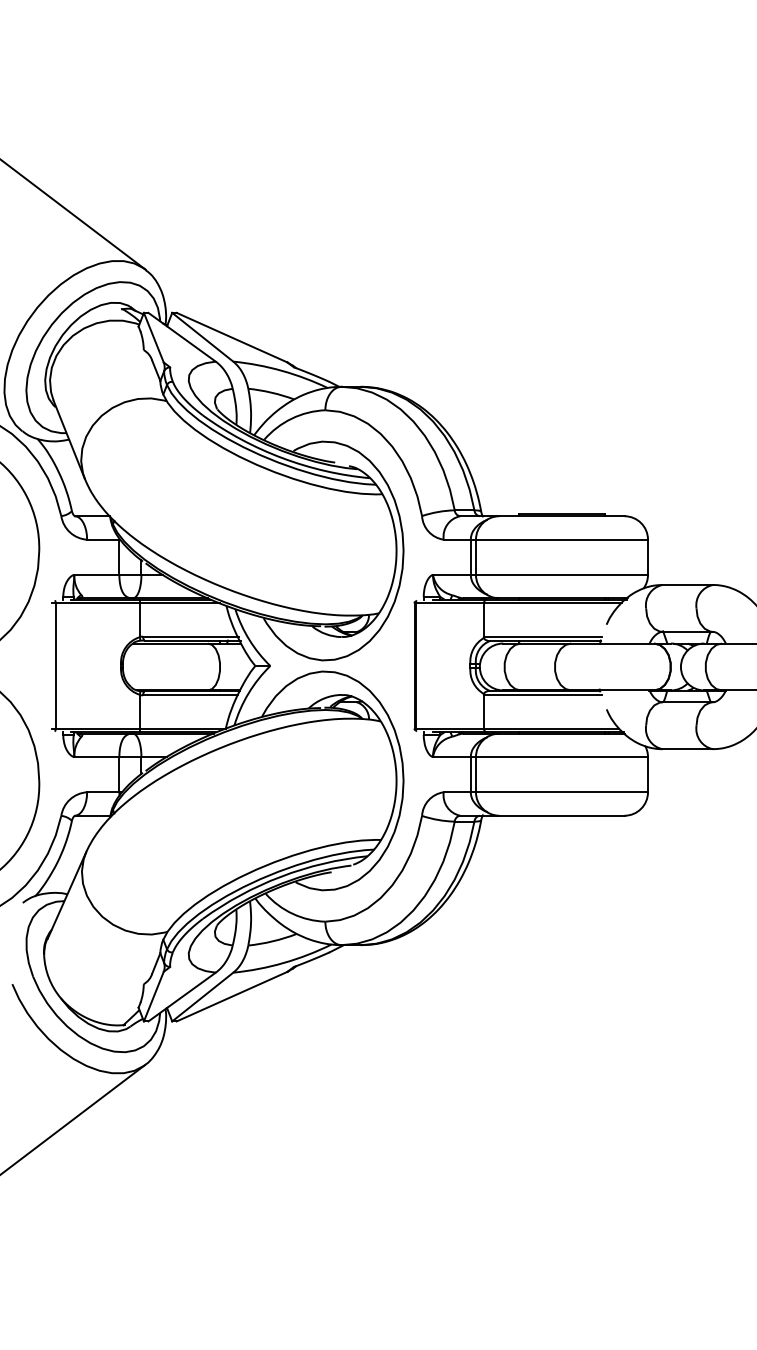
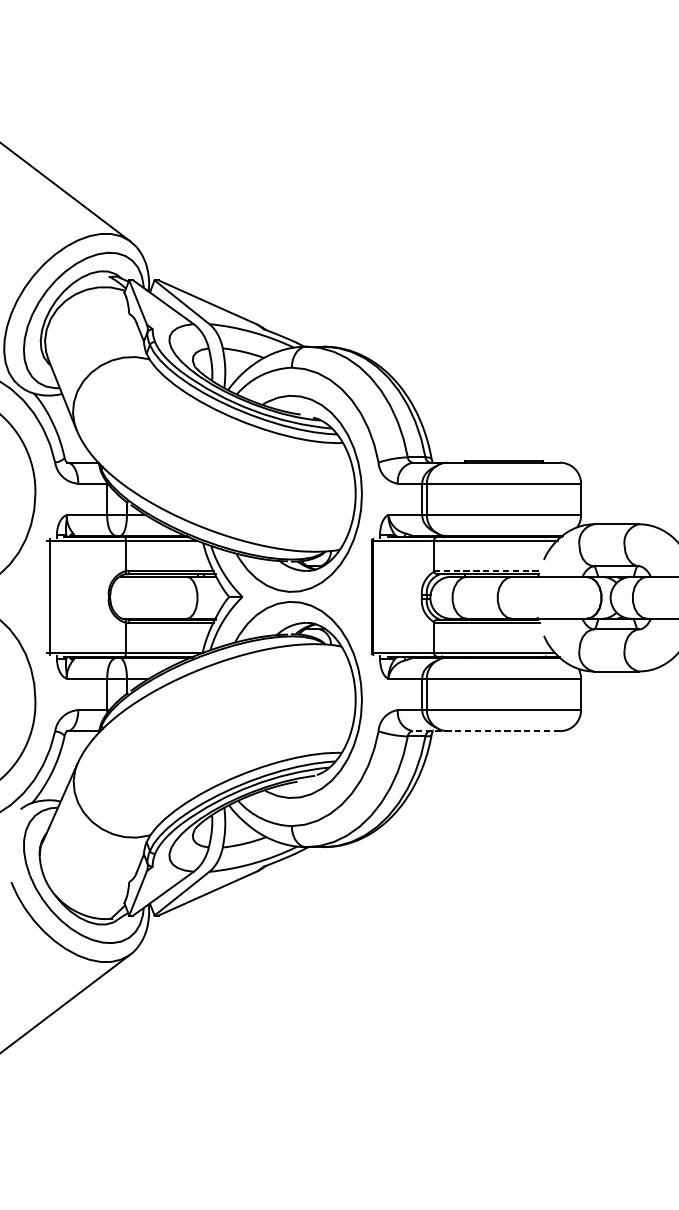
line: (543, 636) -> (487, 570), solid -> dashed
line: (541, 815) -> (485, 730), solid -> dashed

